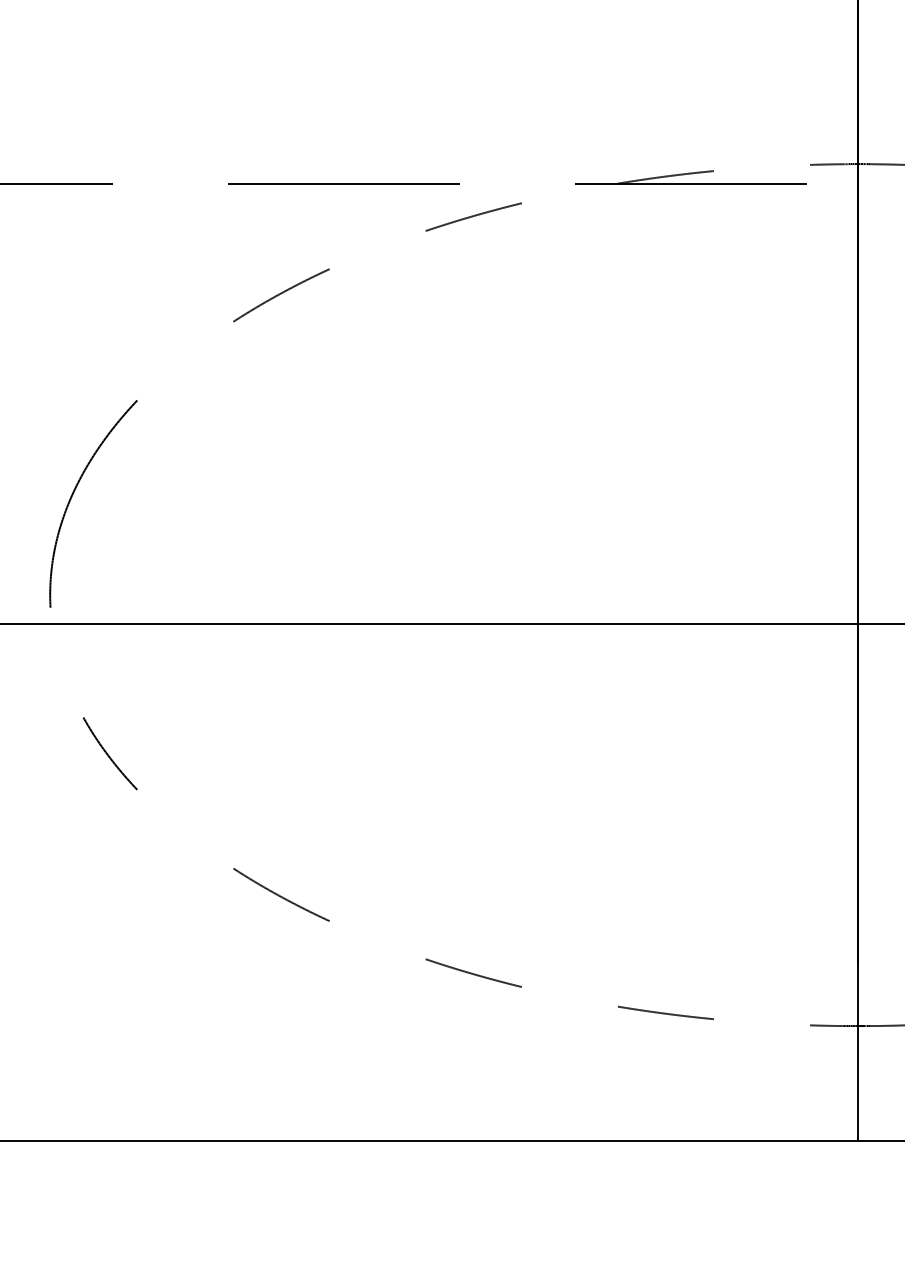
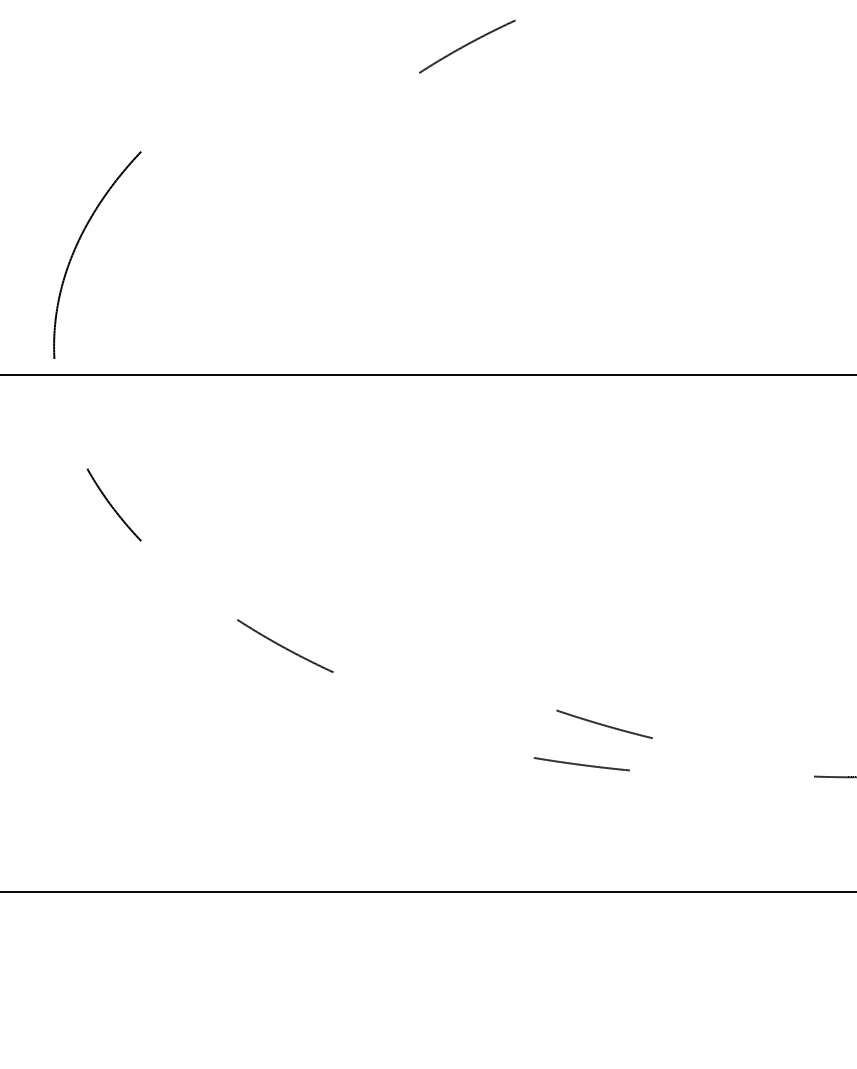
curve: (281, 294) -> (467, 45), moved
curve: (472, 972) -> (603, 723), moved
line: (665, 1012) -> (581, 763), moved

